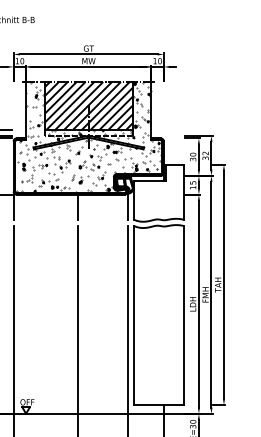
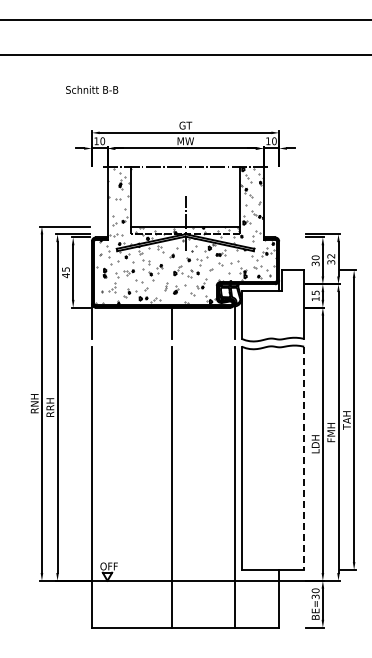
hatch: (88, 105) -> (185, 196), removed
line: (184, 315) -> (304, 458), solid -> dashed

